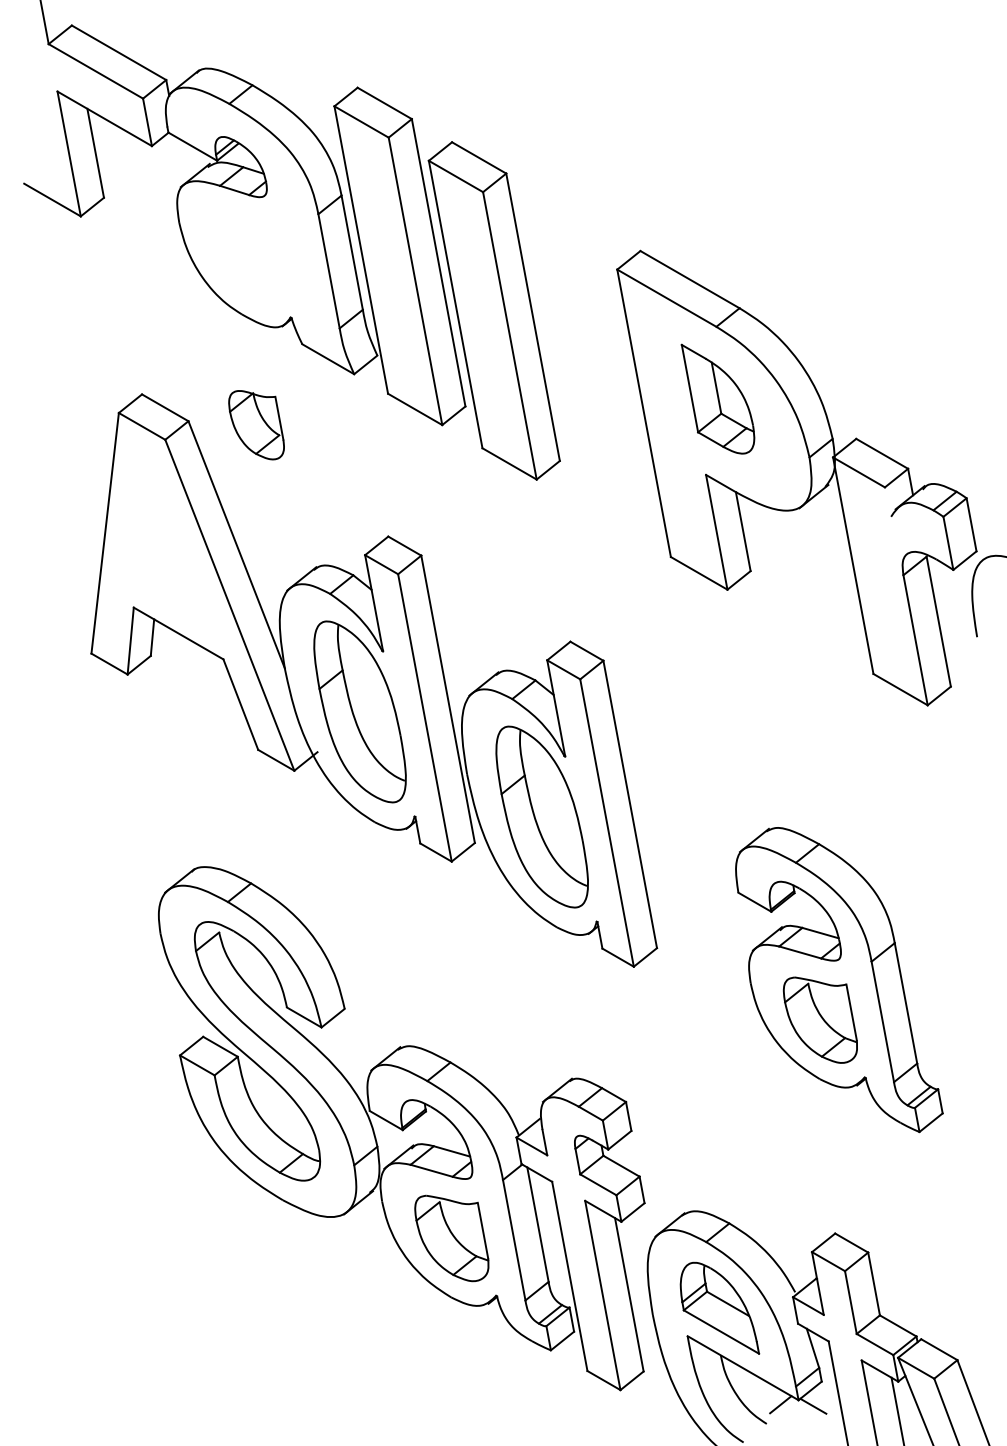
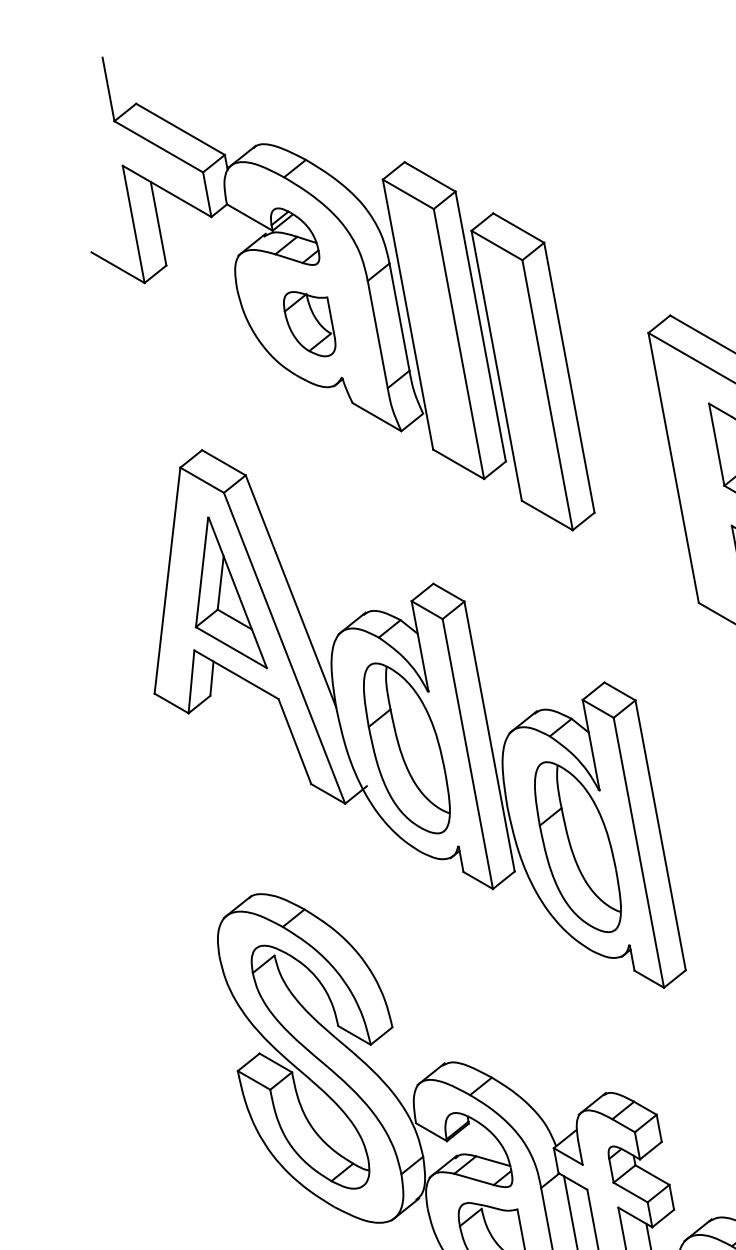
part: (256, 425) -> (309, 324), moved
part: (173, 546) -> (231, 593), added

